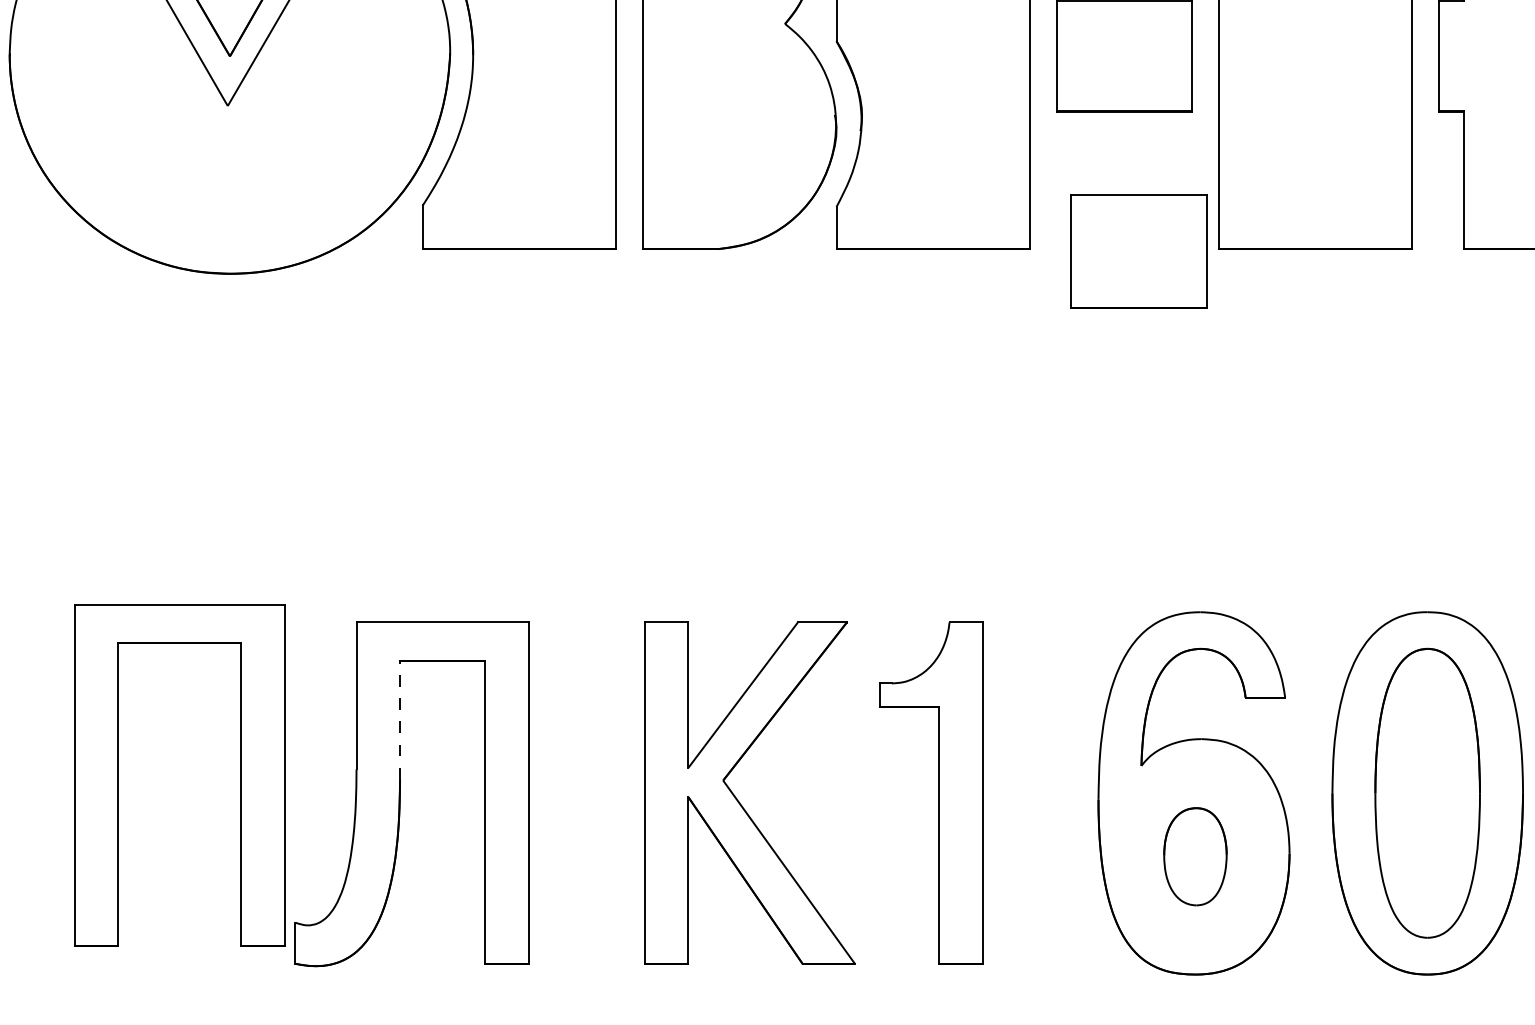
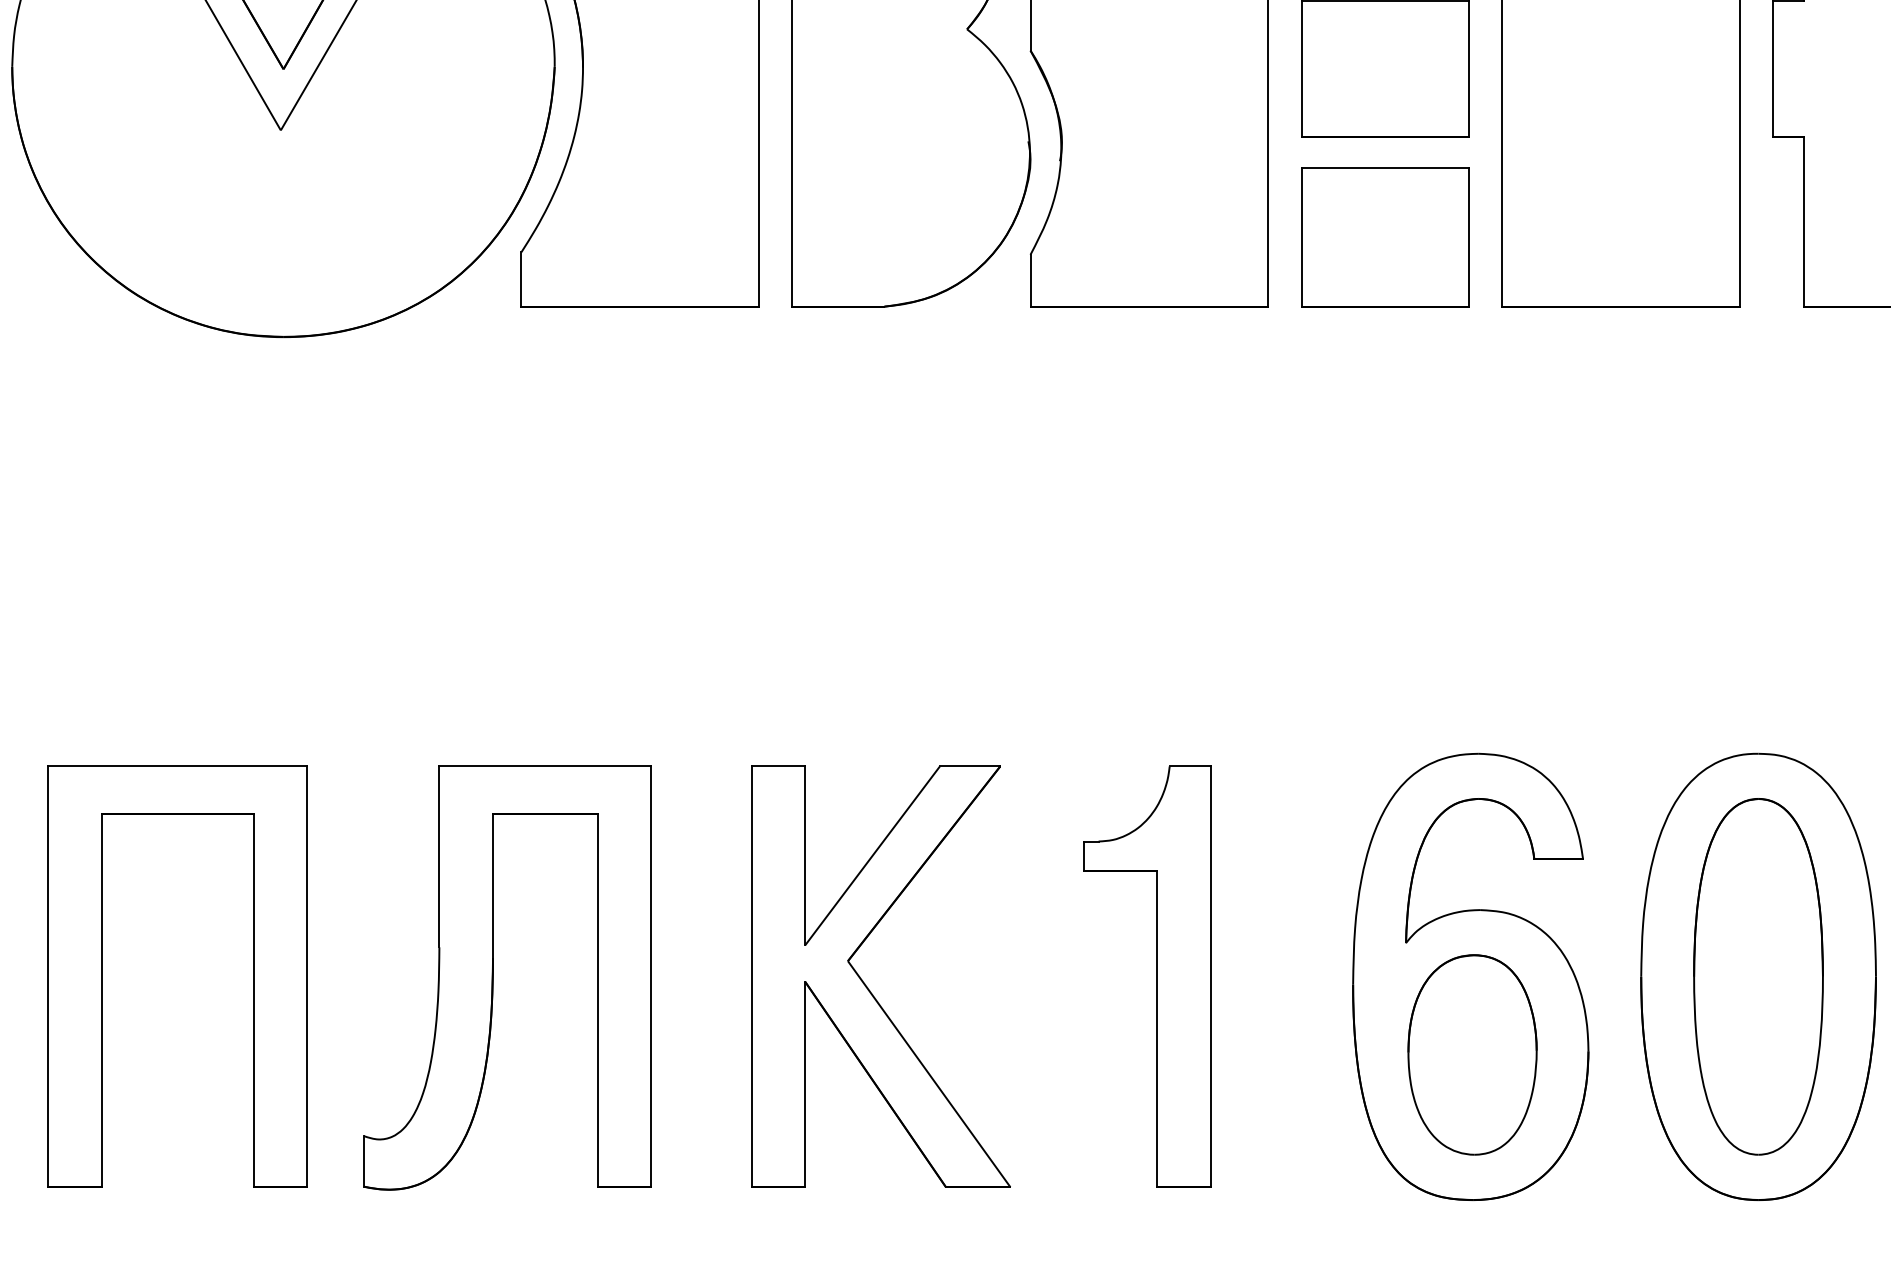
part: (1139, 251) -> (1385, 237), moved
line: (400, 719) -> (493, 886), dashed -> solid
part: (118, 775) -> (102, 976), moved
part: (739, 801) -> (868, 987), moved
part: (1195, 856) -> (1472, 1054), size x1.67

